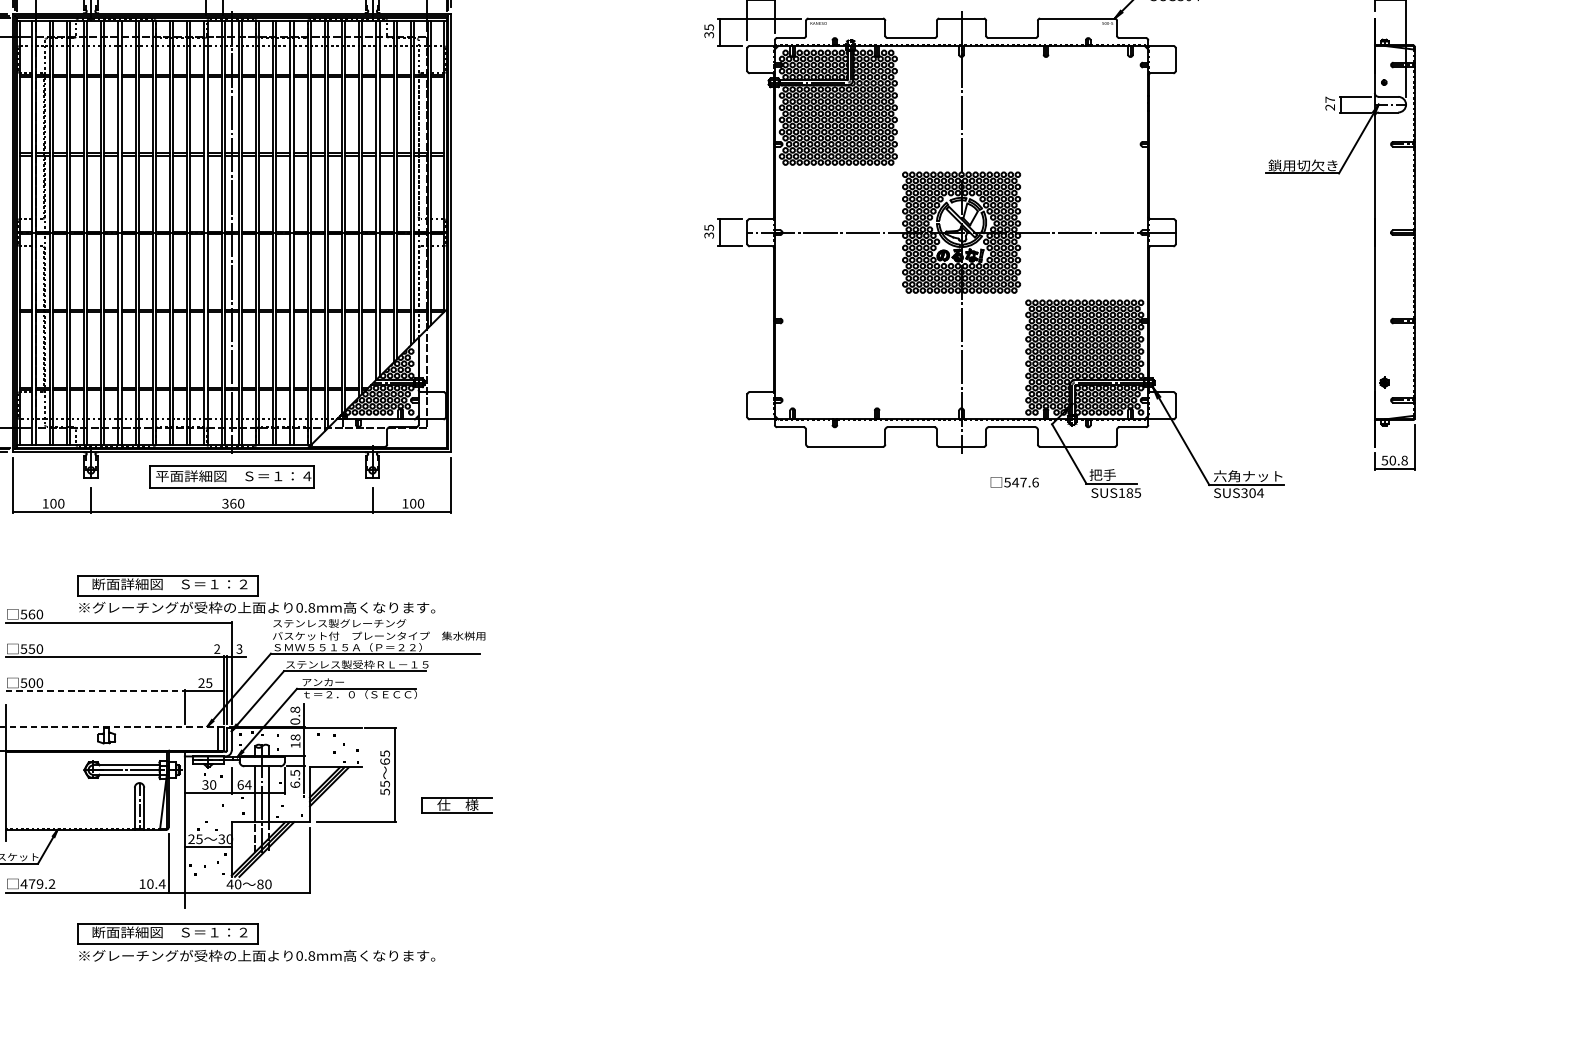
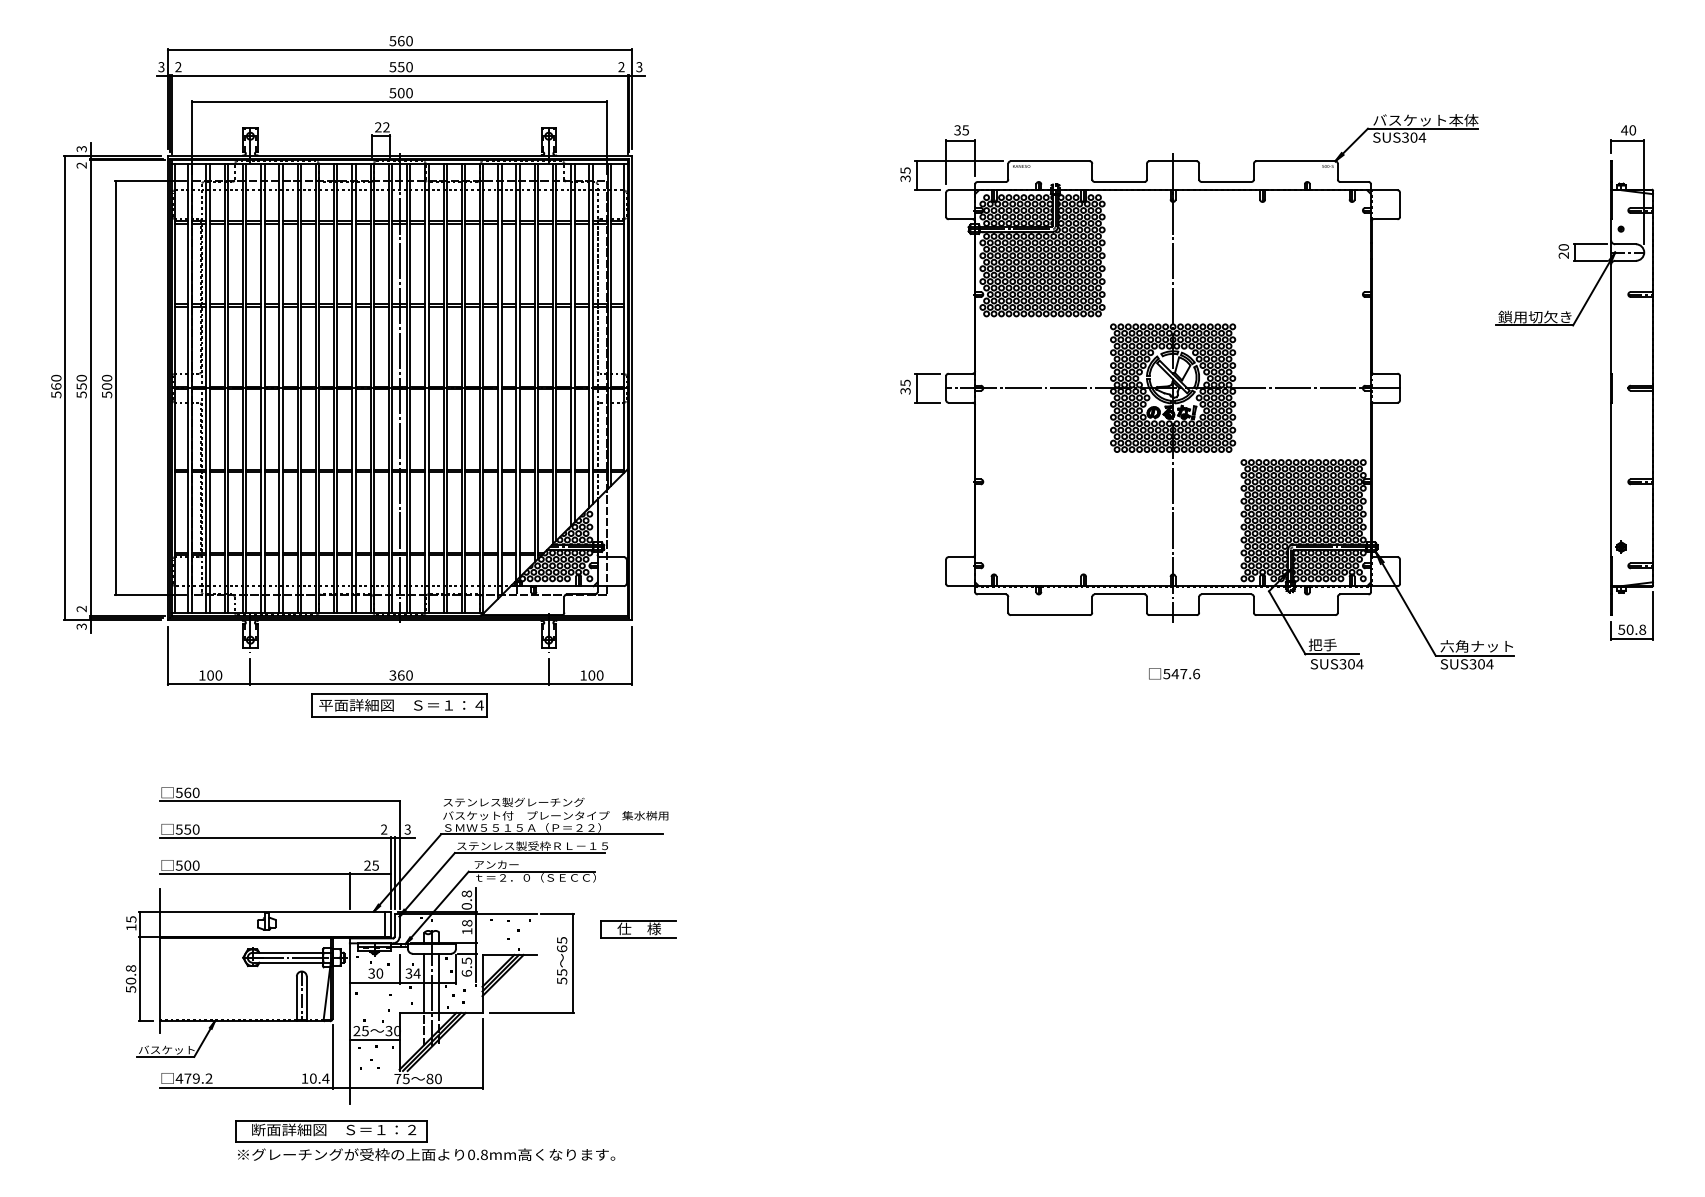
text: (1329, 99) -> (1563, 247), 27 -> 20
part: (231, 476) -> (399, 705), moved
text: (1014, 482) -> (1174, 673), moved
text: (1128, 493) -> (1350, 664), SUS185 -> SUS304
part: (256, 594) -> (425, 771), removed
line: (94, 691) -> (254, 874), dashed -> solid
line: (114, 727) -> (275, 912), dashed -> solid
text: (240, 784) -> (408, 973), 64 -> 34
part: (450, 803) -> (631, 927), moved
text: (233, 883) -> (401, 1078), 40 -> 75

